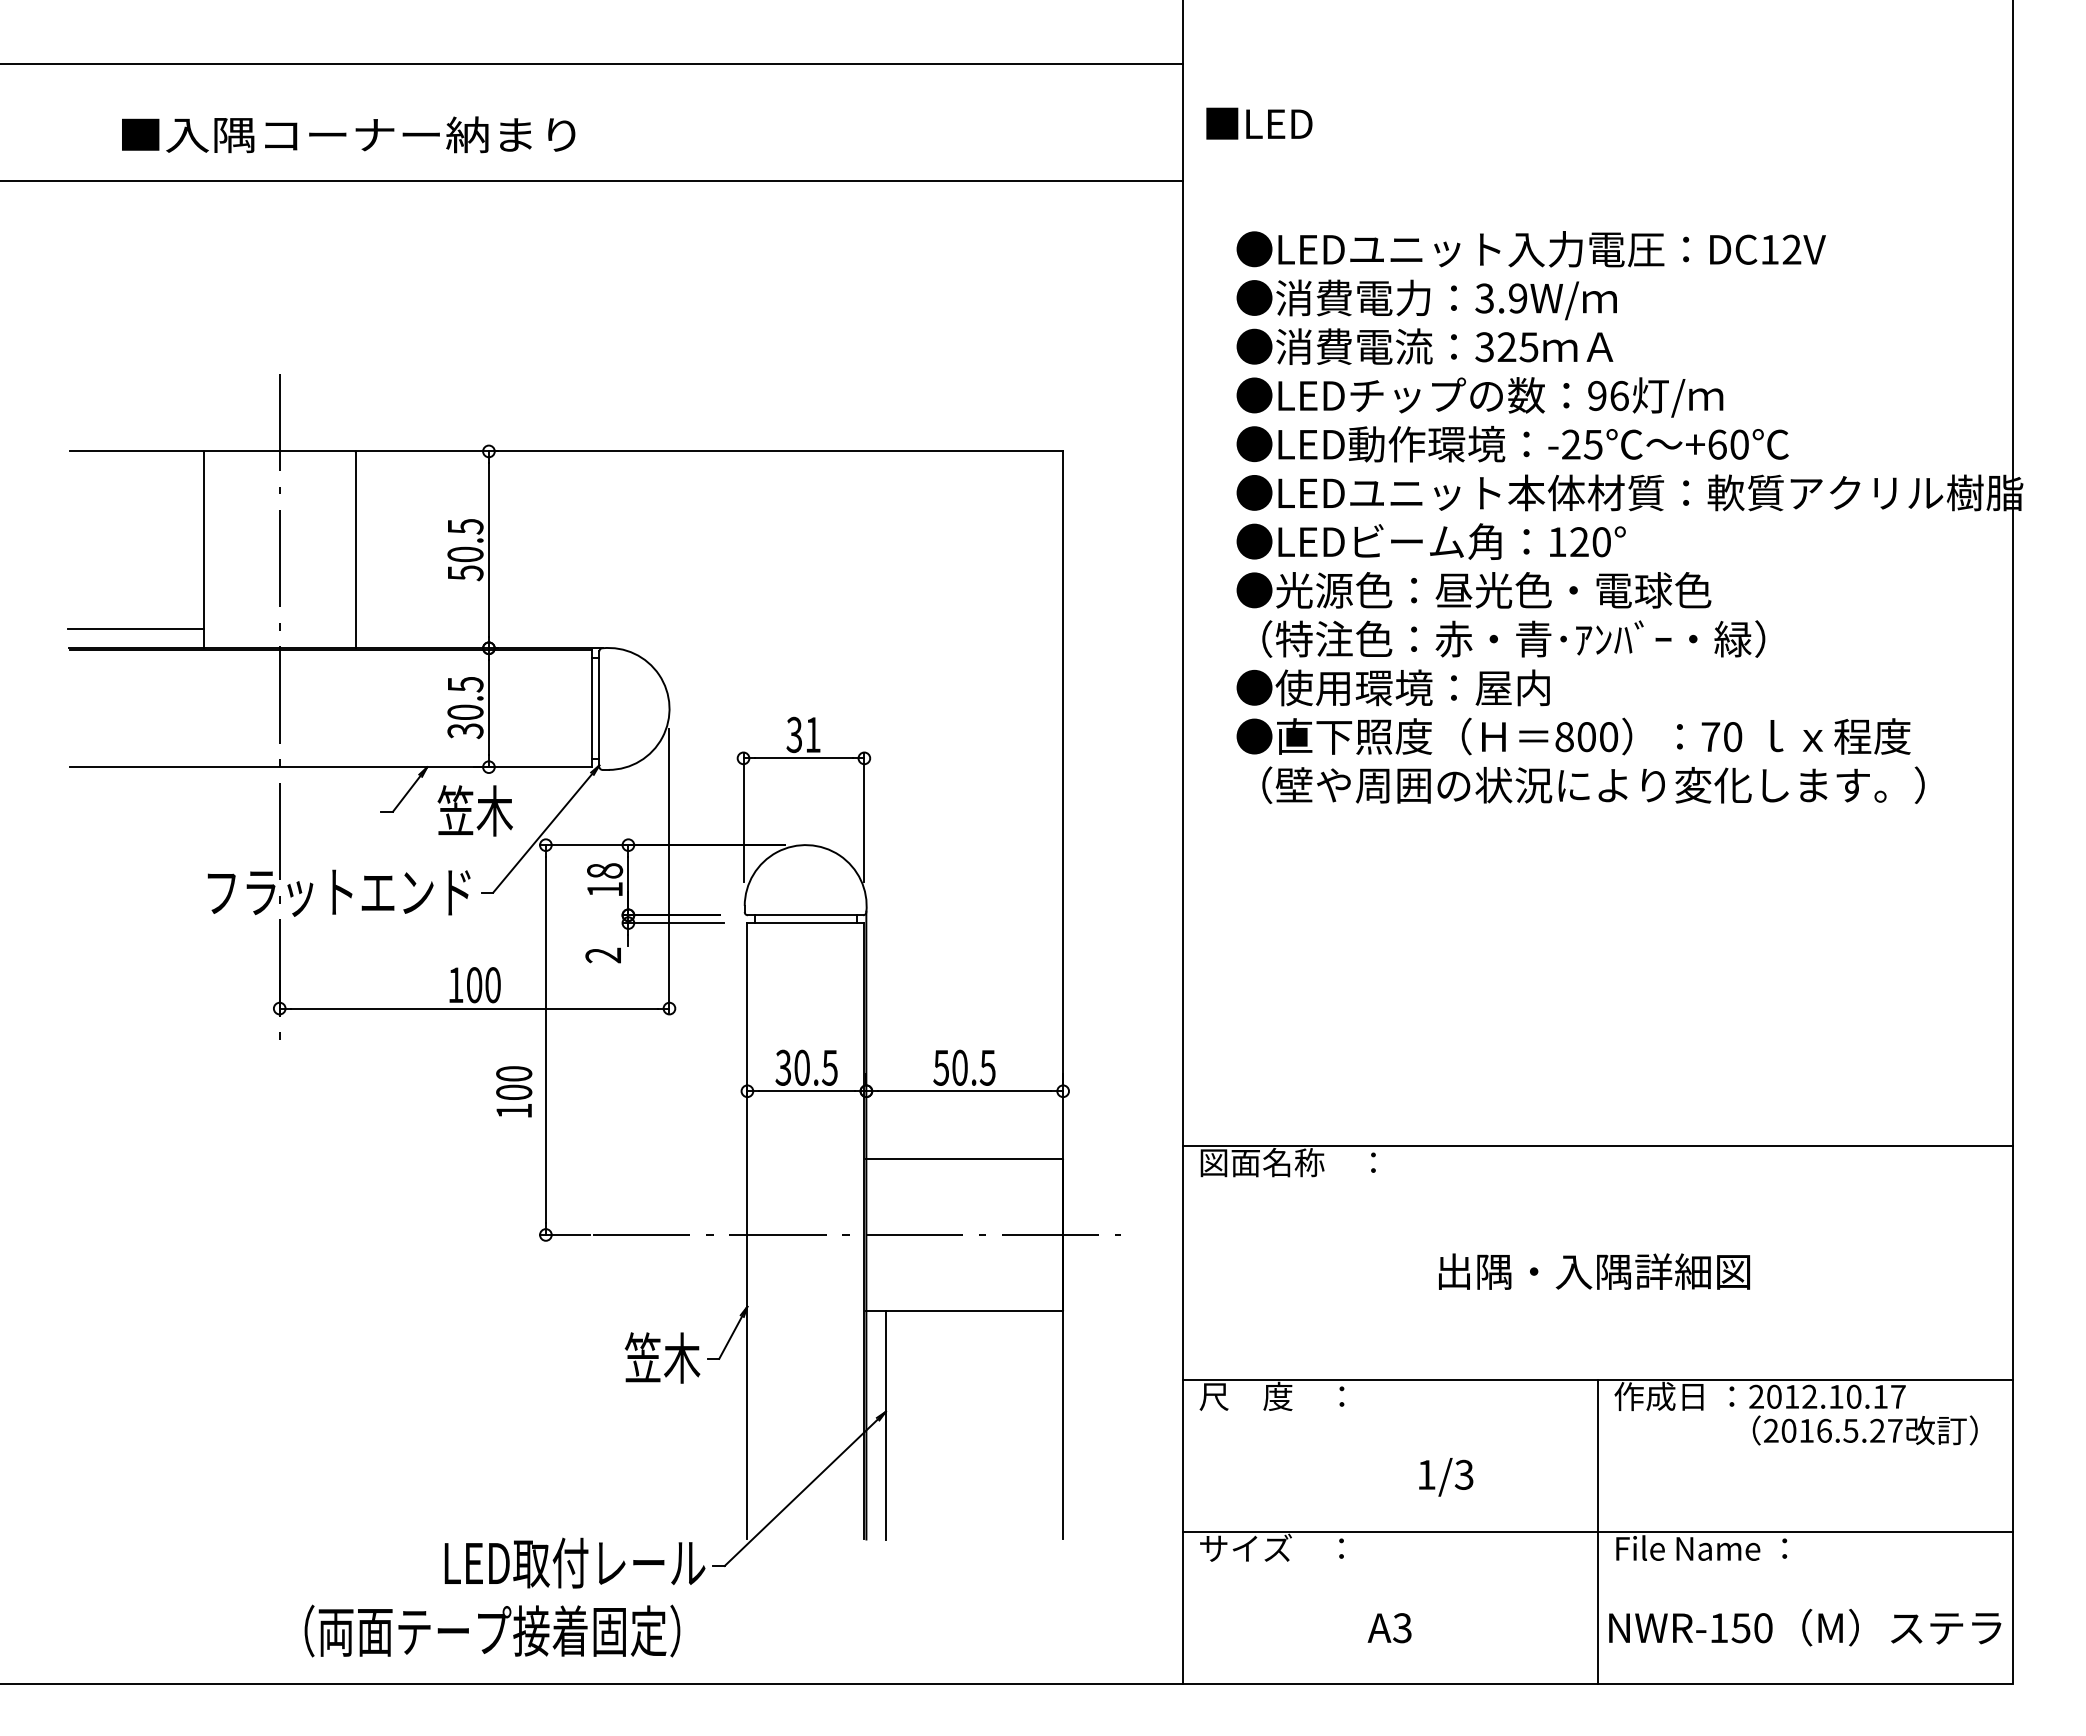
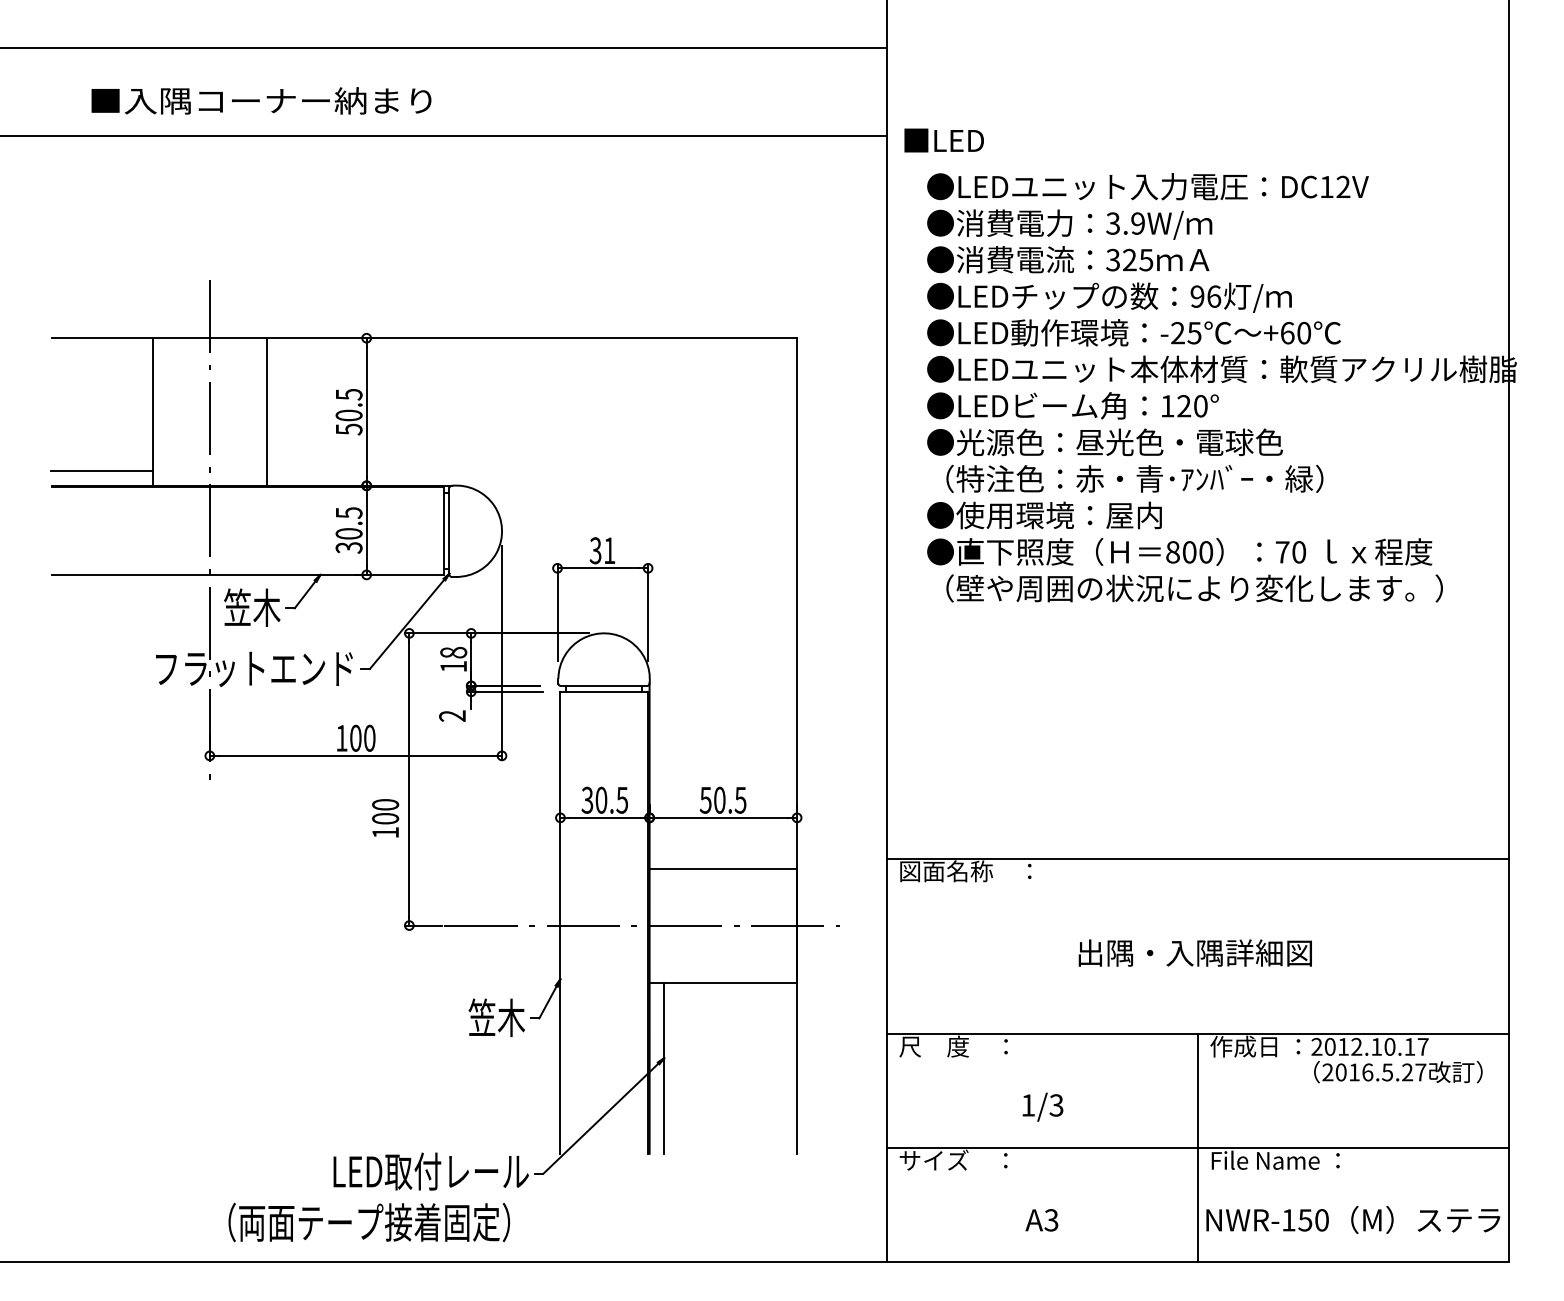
text: (1259, 123) -> (944, 140), moved
text: (474, 810) -> (251, 607), moved
text: (1446, 1477) -> (1043, 1107), moved

